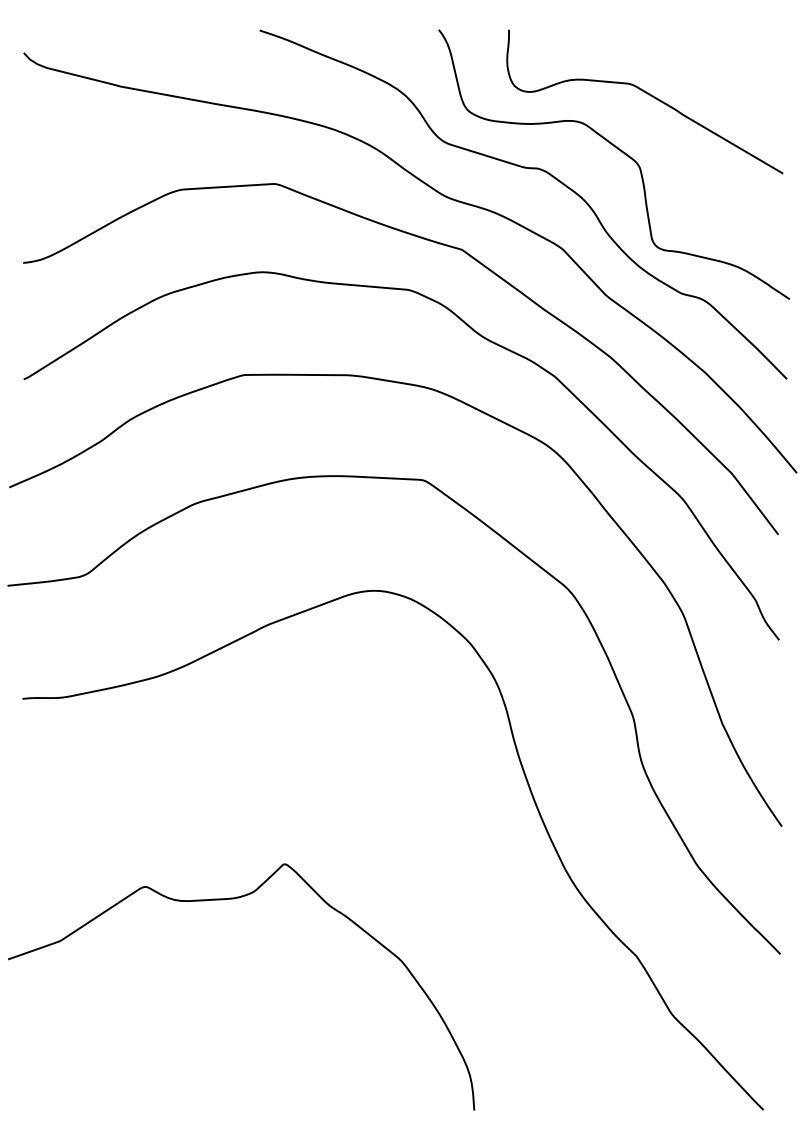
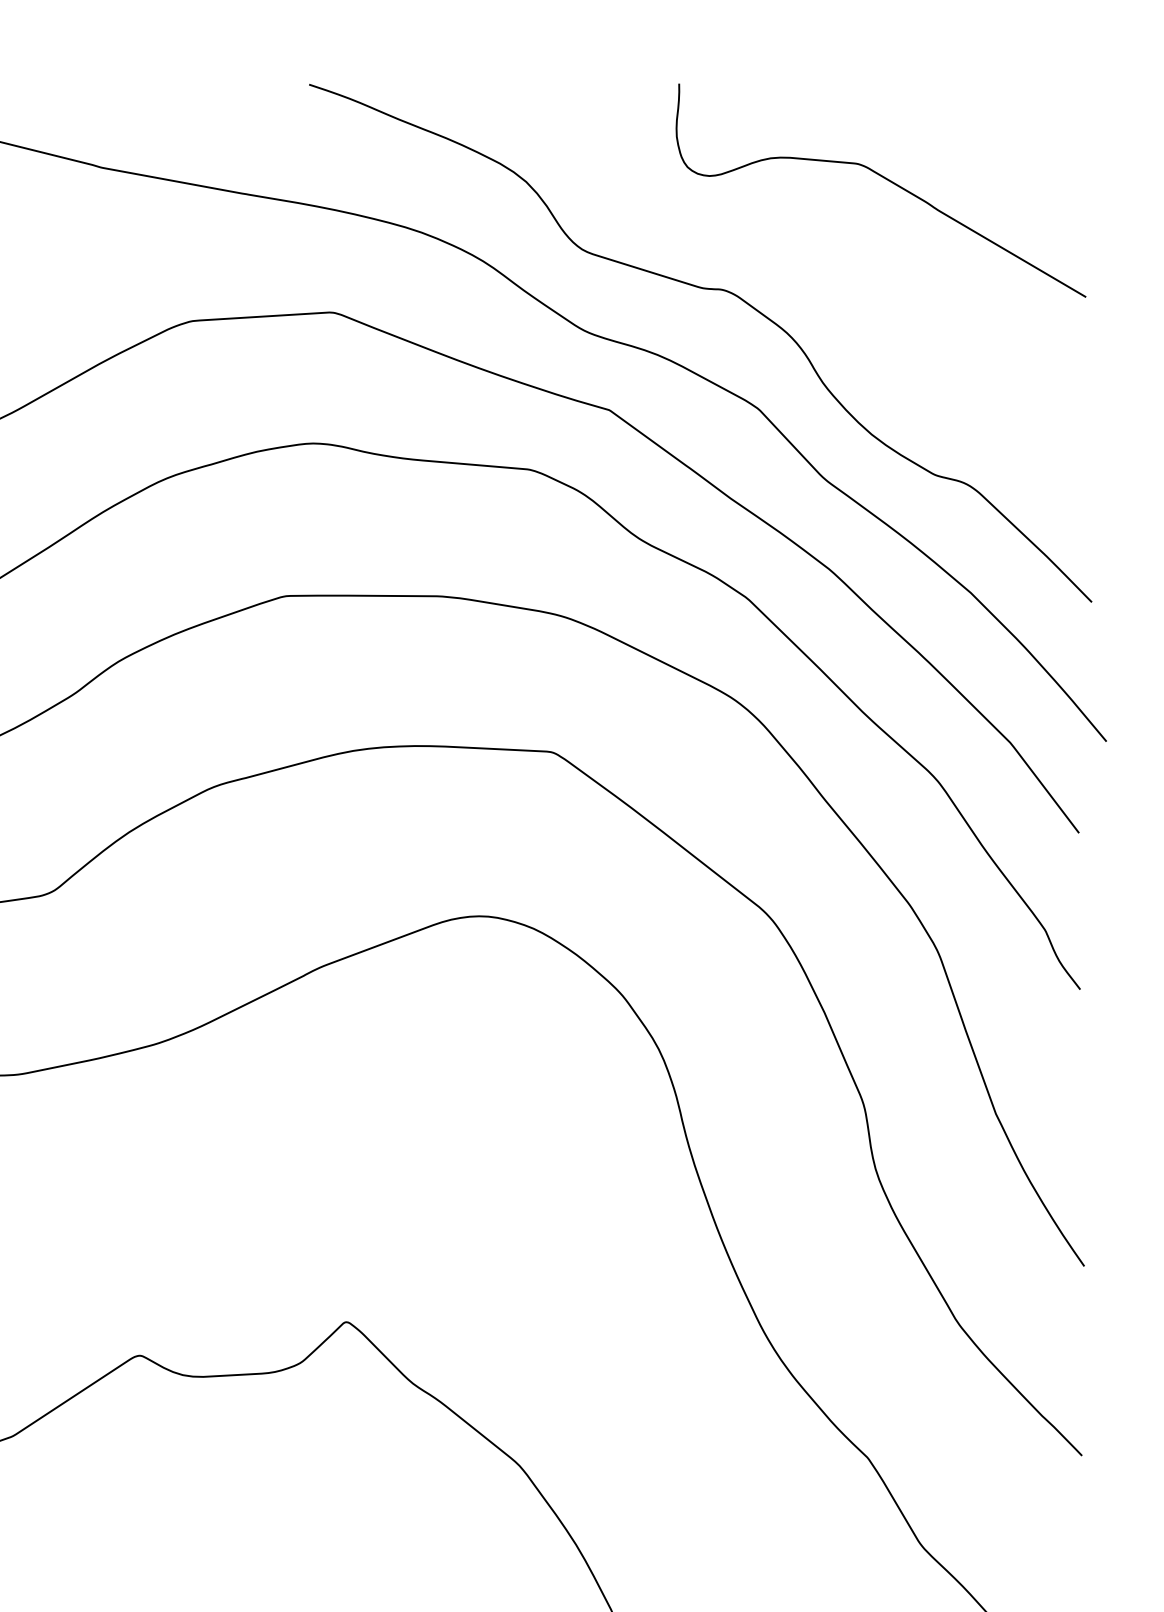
curve: (621, 152) -> (846, 265), removed

